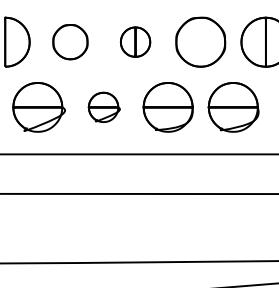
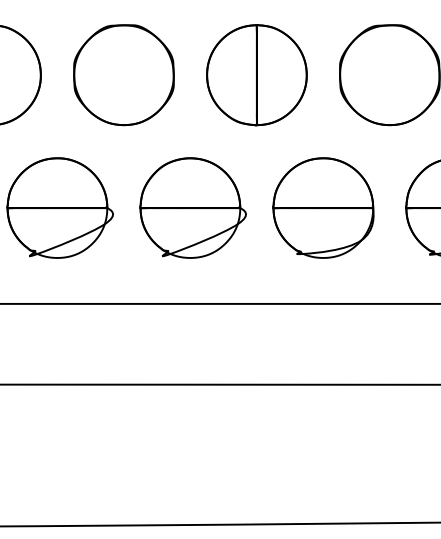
part: (70, 41) -> (124, 73), size x1.43
part: (135, 41) -> (256, 73), size x1.67
part: (104, 107) -> (193, 208), size x1.67

